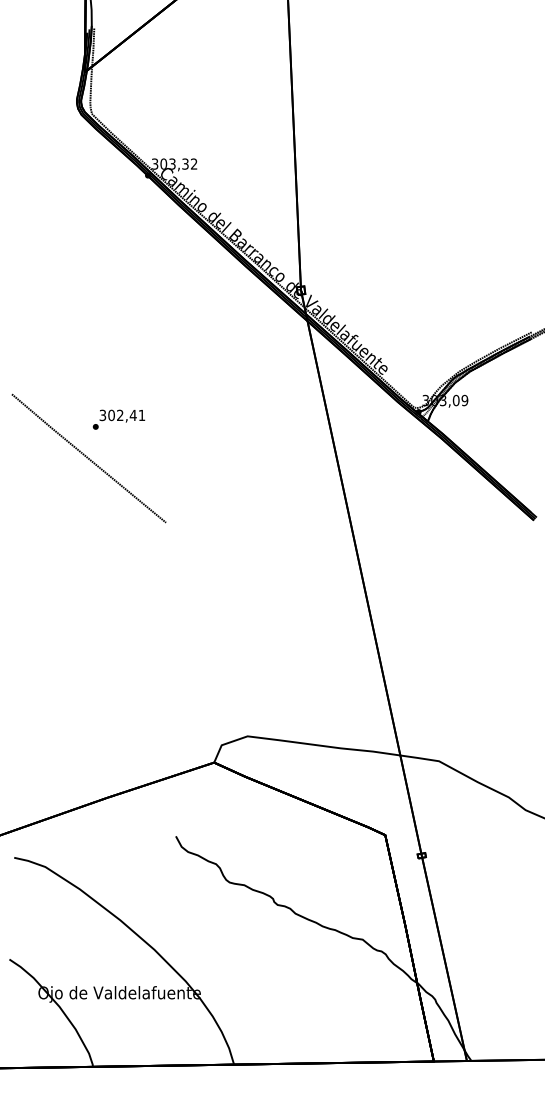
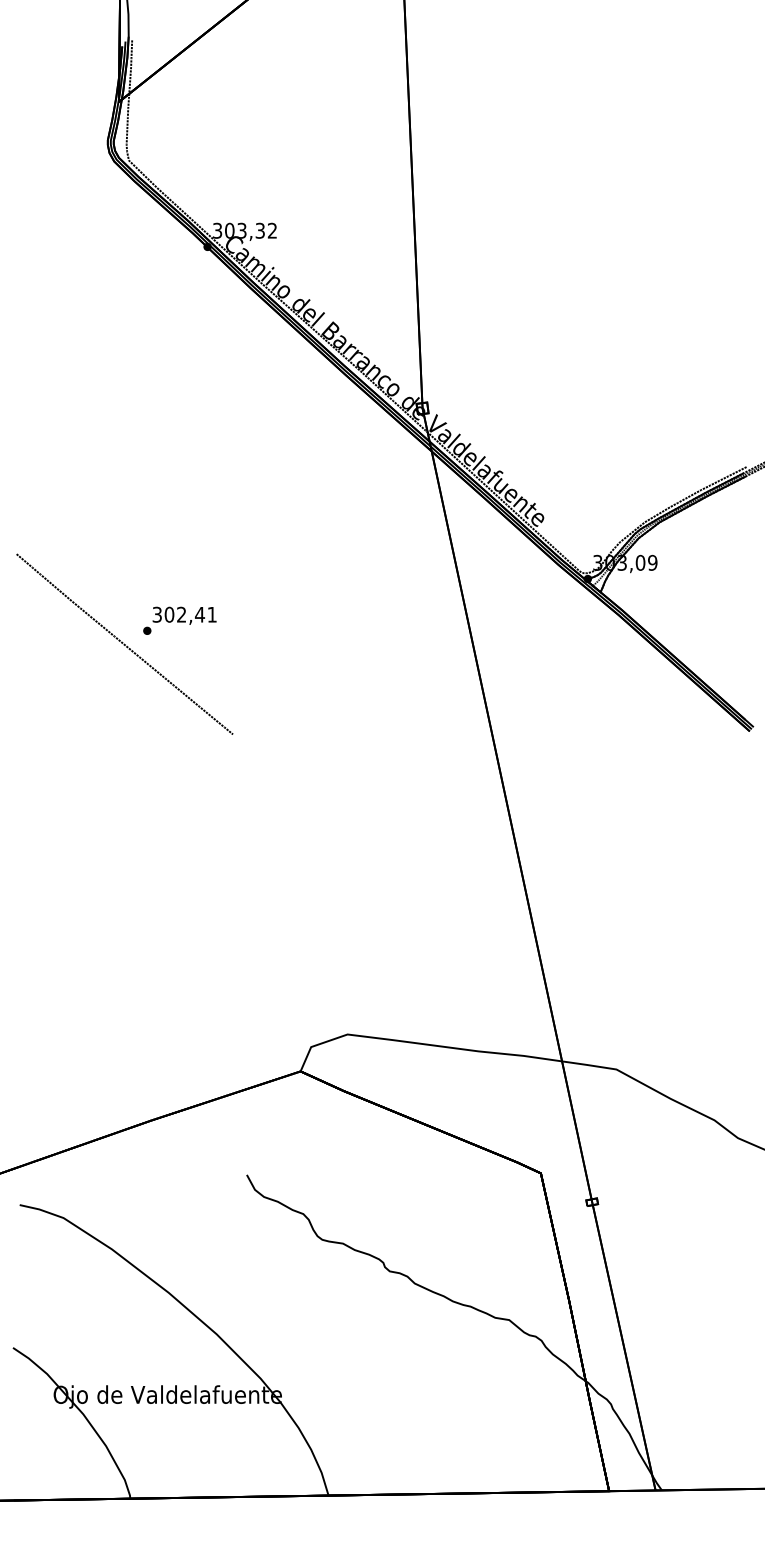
text: (118, 419) -> (179, 620), moved

